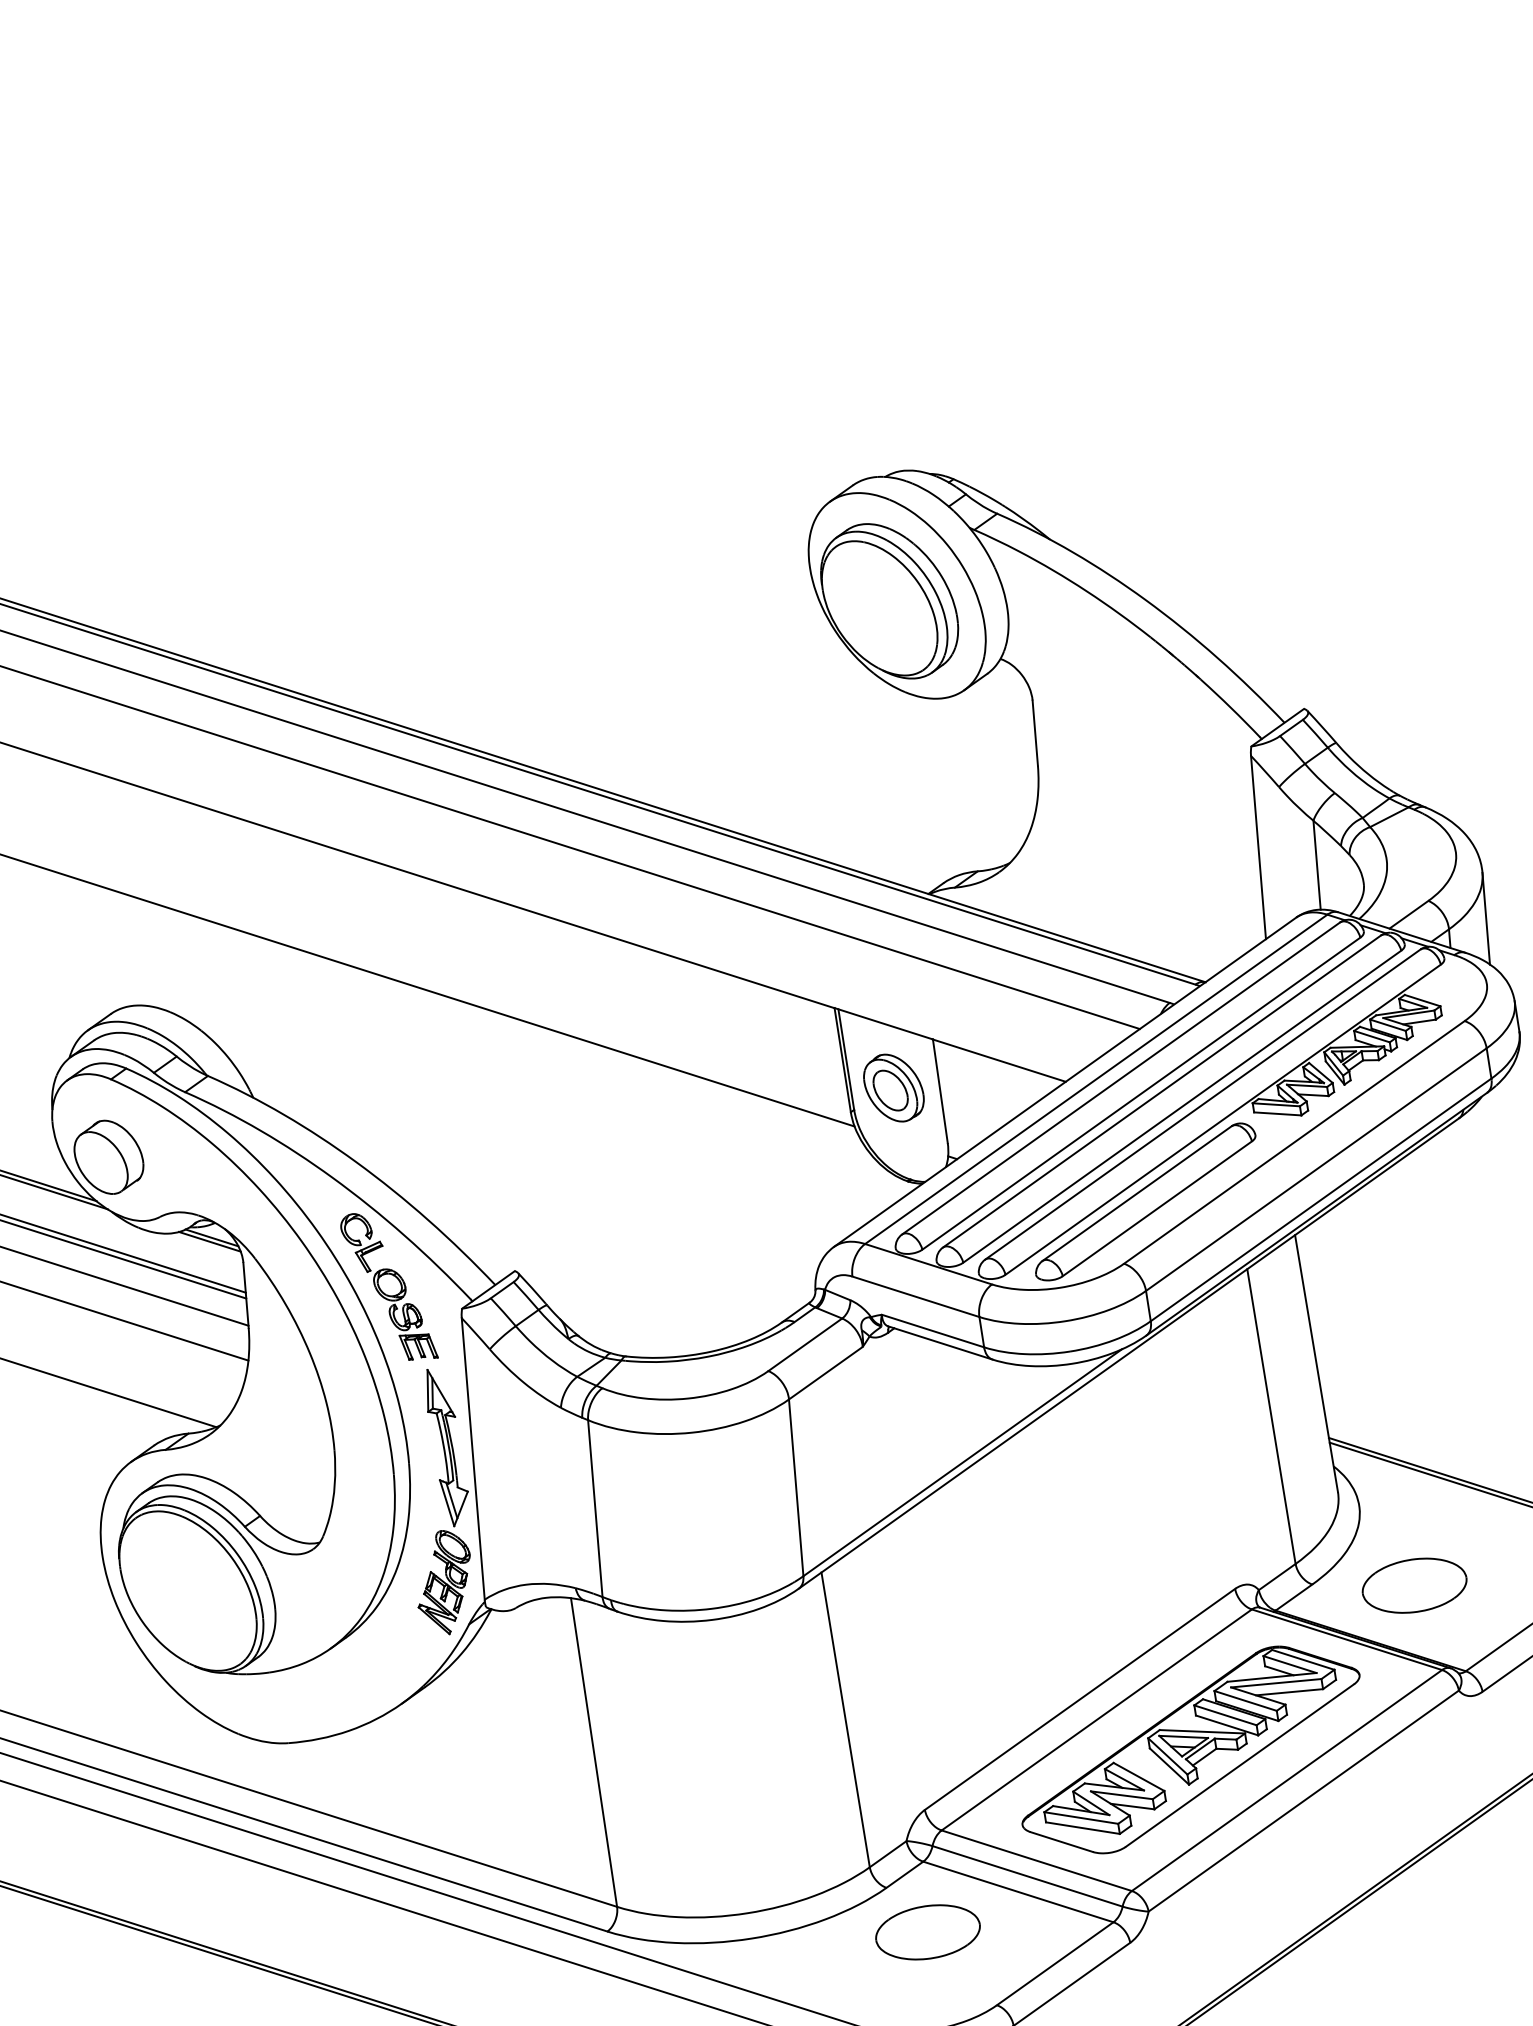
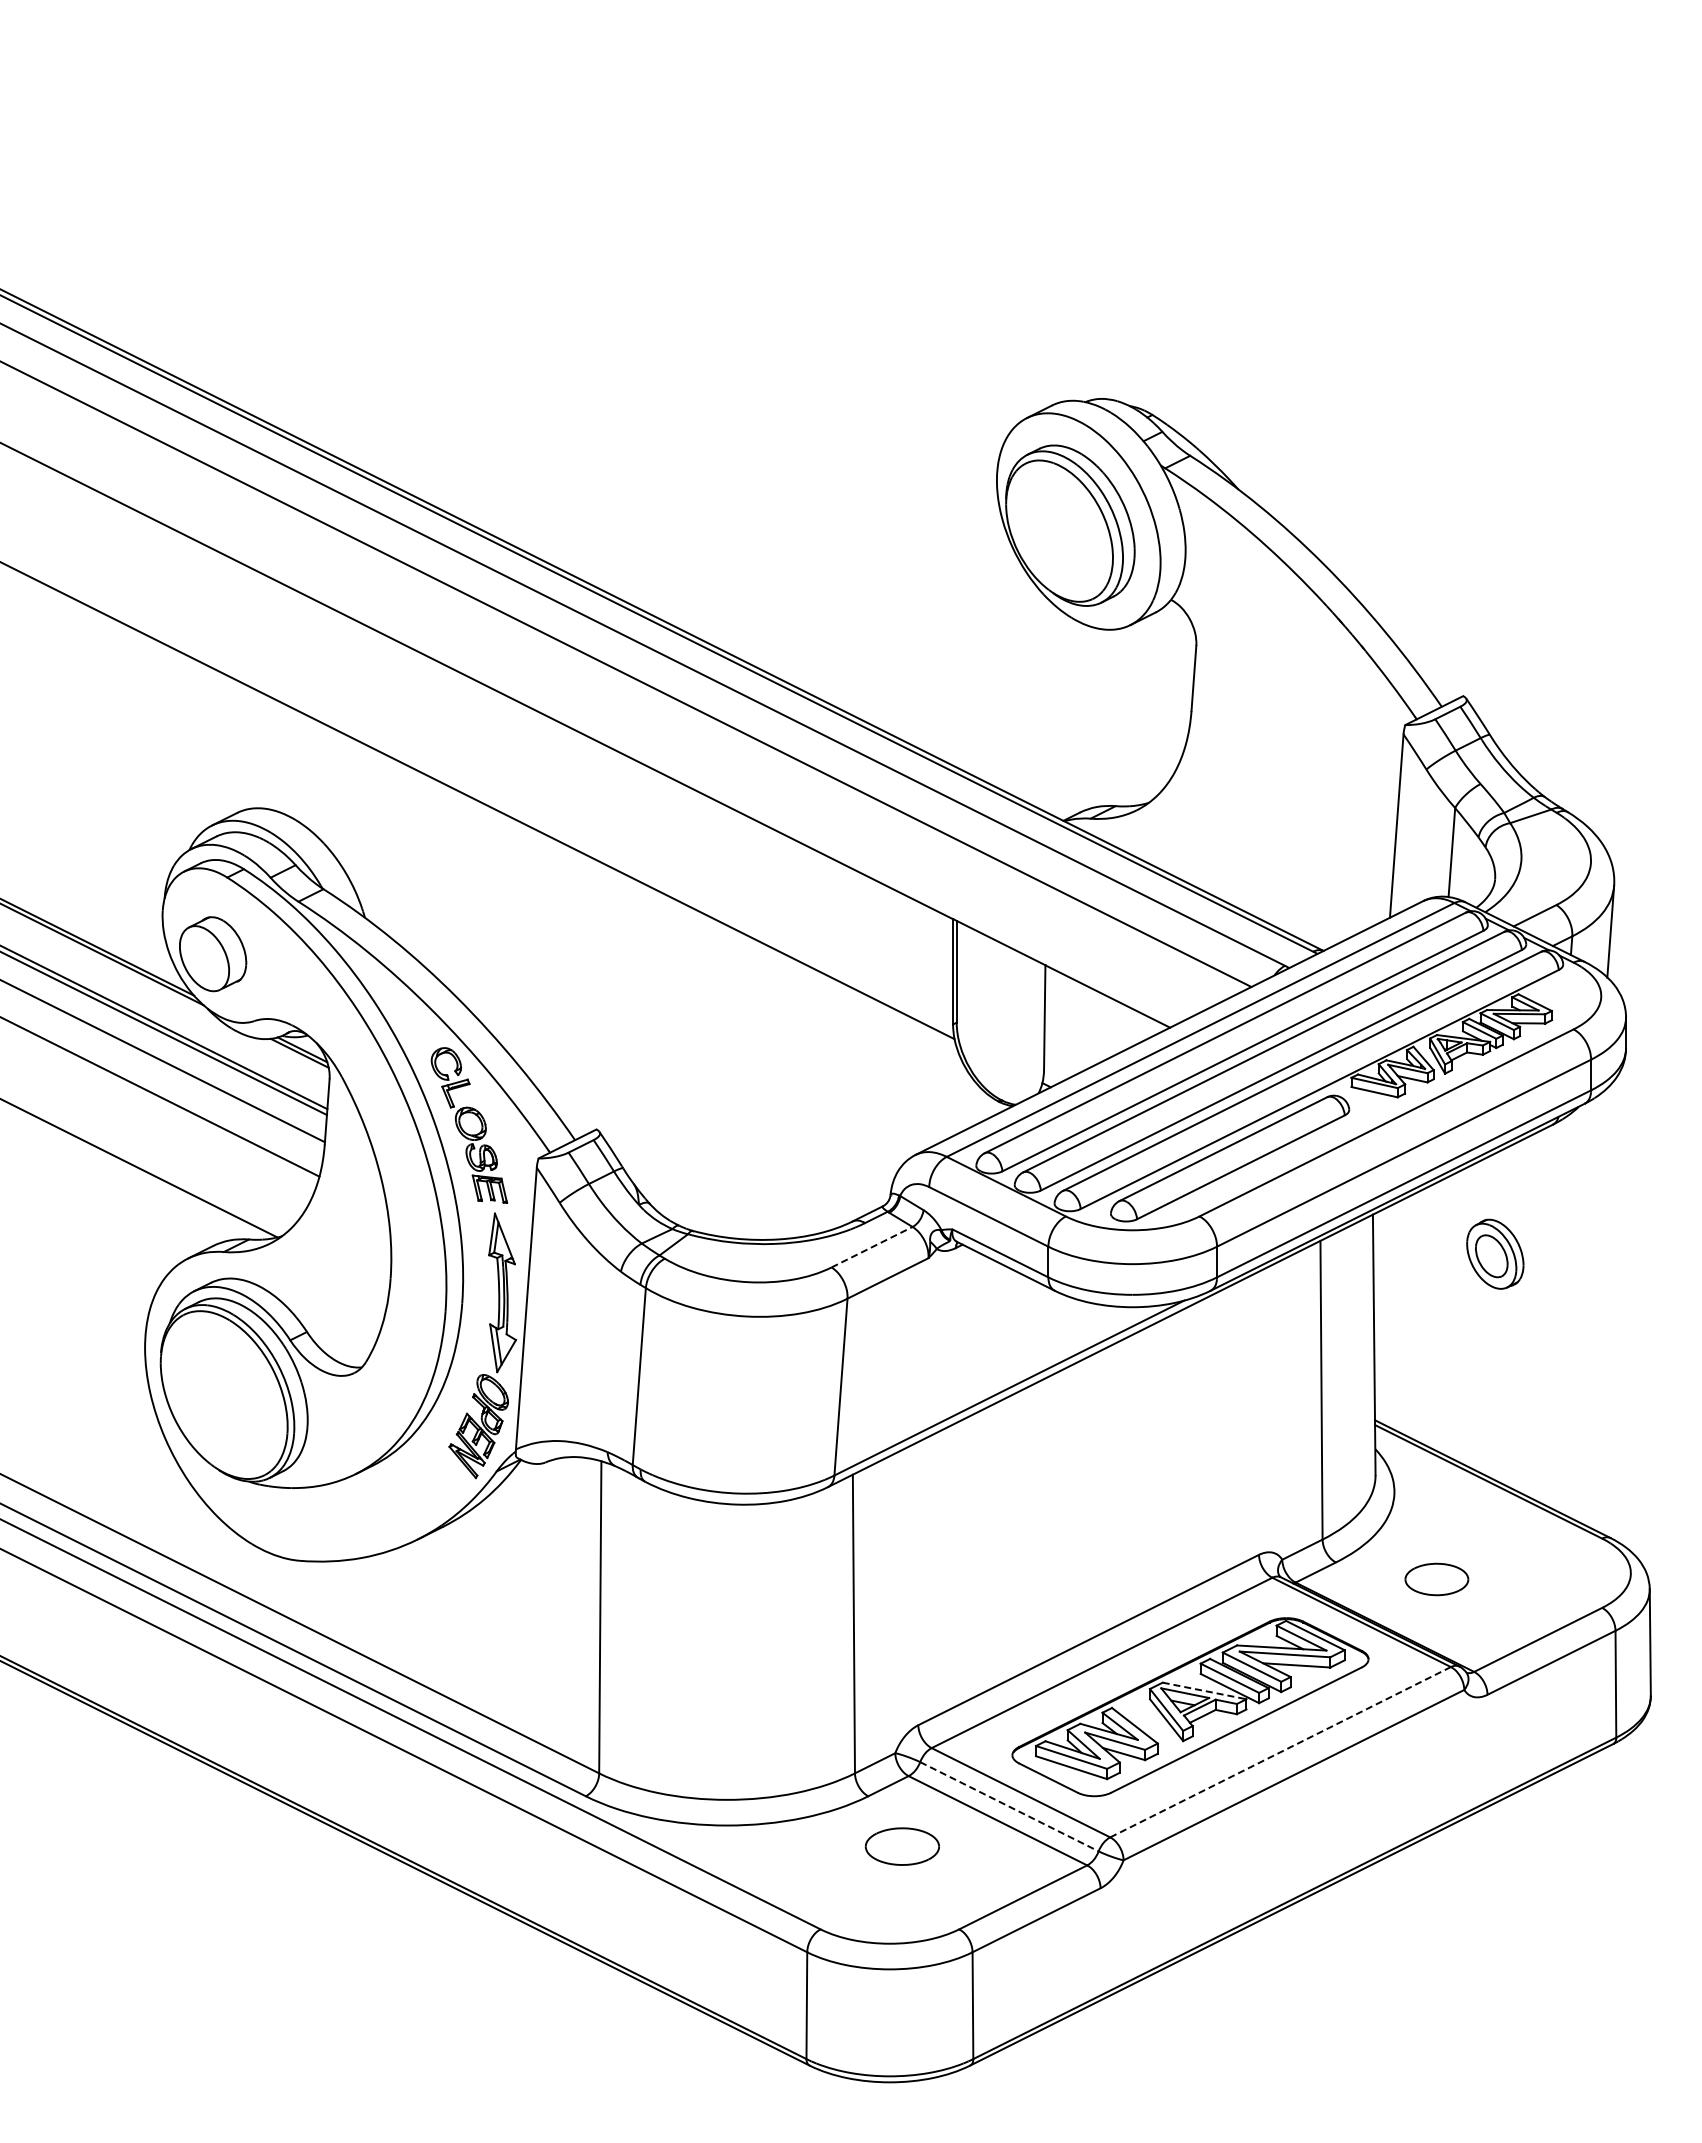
part: (893, 1087) -> (1495, 1253), moved
line: (805, 1344) -> (872, 1246), solid -> dashed
part: (1414, 1585) -> (1436, 1579), size x0.6
line: (1202, 1731) -> (1204, 1690), solid -> dashed
line: (1287, 1780) -> (1281, 1752), solid -> dashed
line: (1027, 1876) -> (1009, 1806), solid -> dashed
part: (928, 1932) -> (902, 1846), size x0.7

